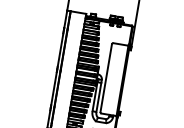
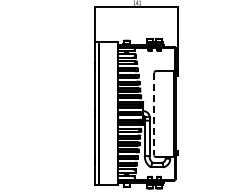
line: (106, 78) -> (154, 114), solid -> dashed

